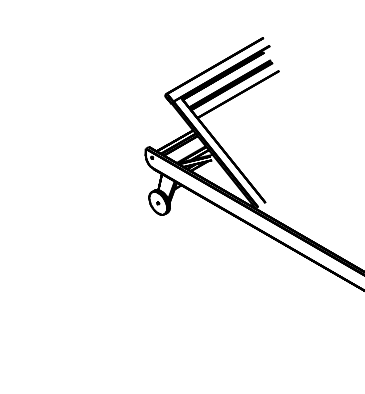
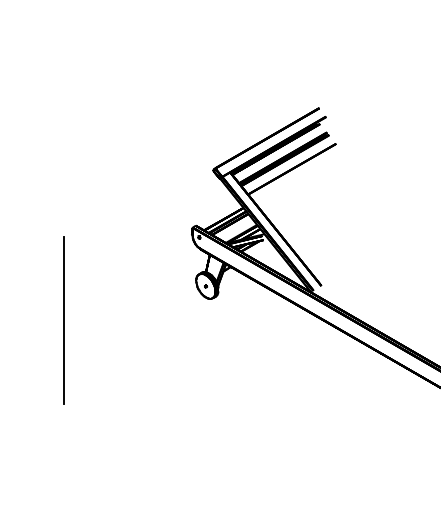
line: (26, 234) -> (63, 320), added

